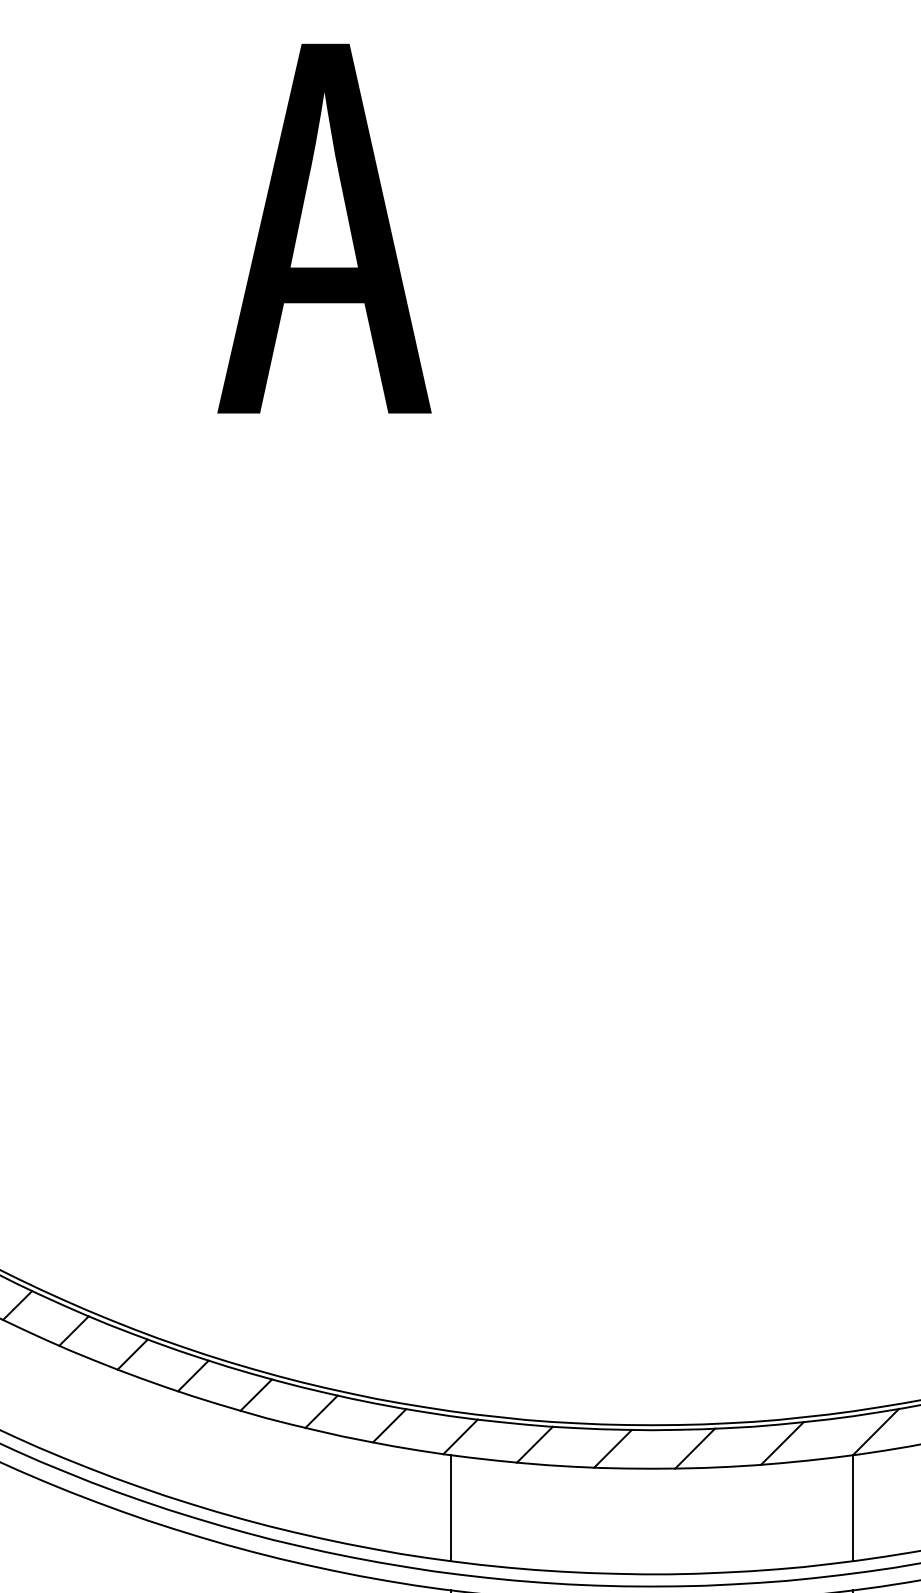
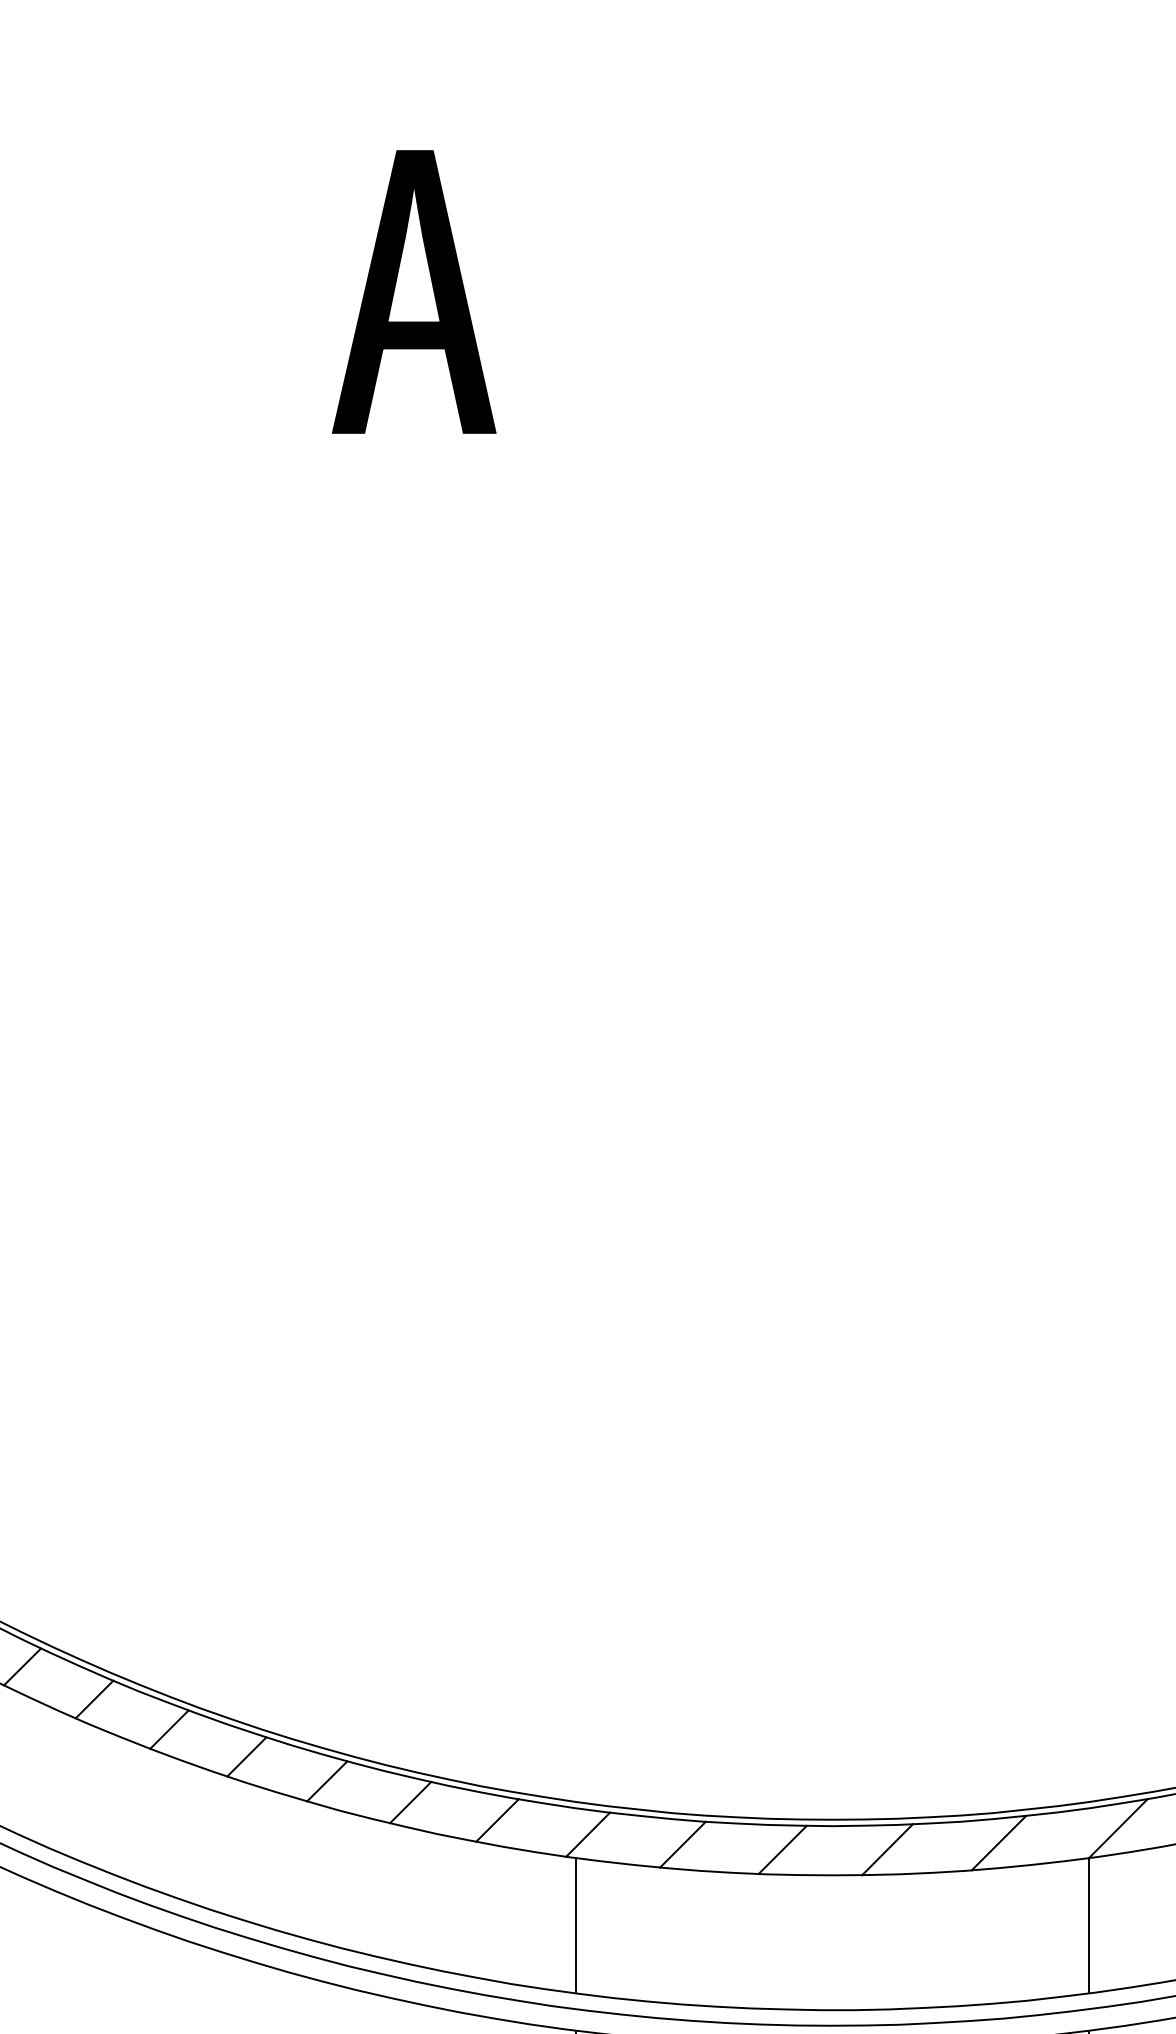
part: (323, 228) -> (413, 291), size x0.6

